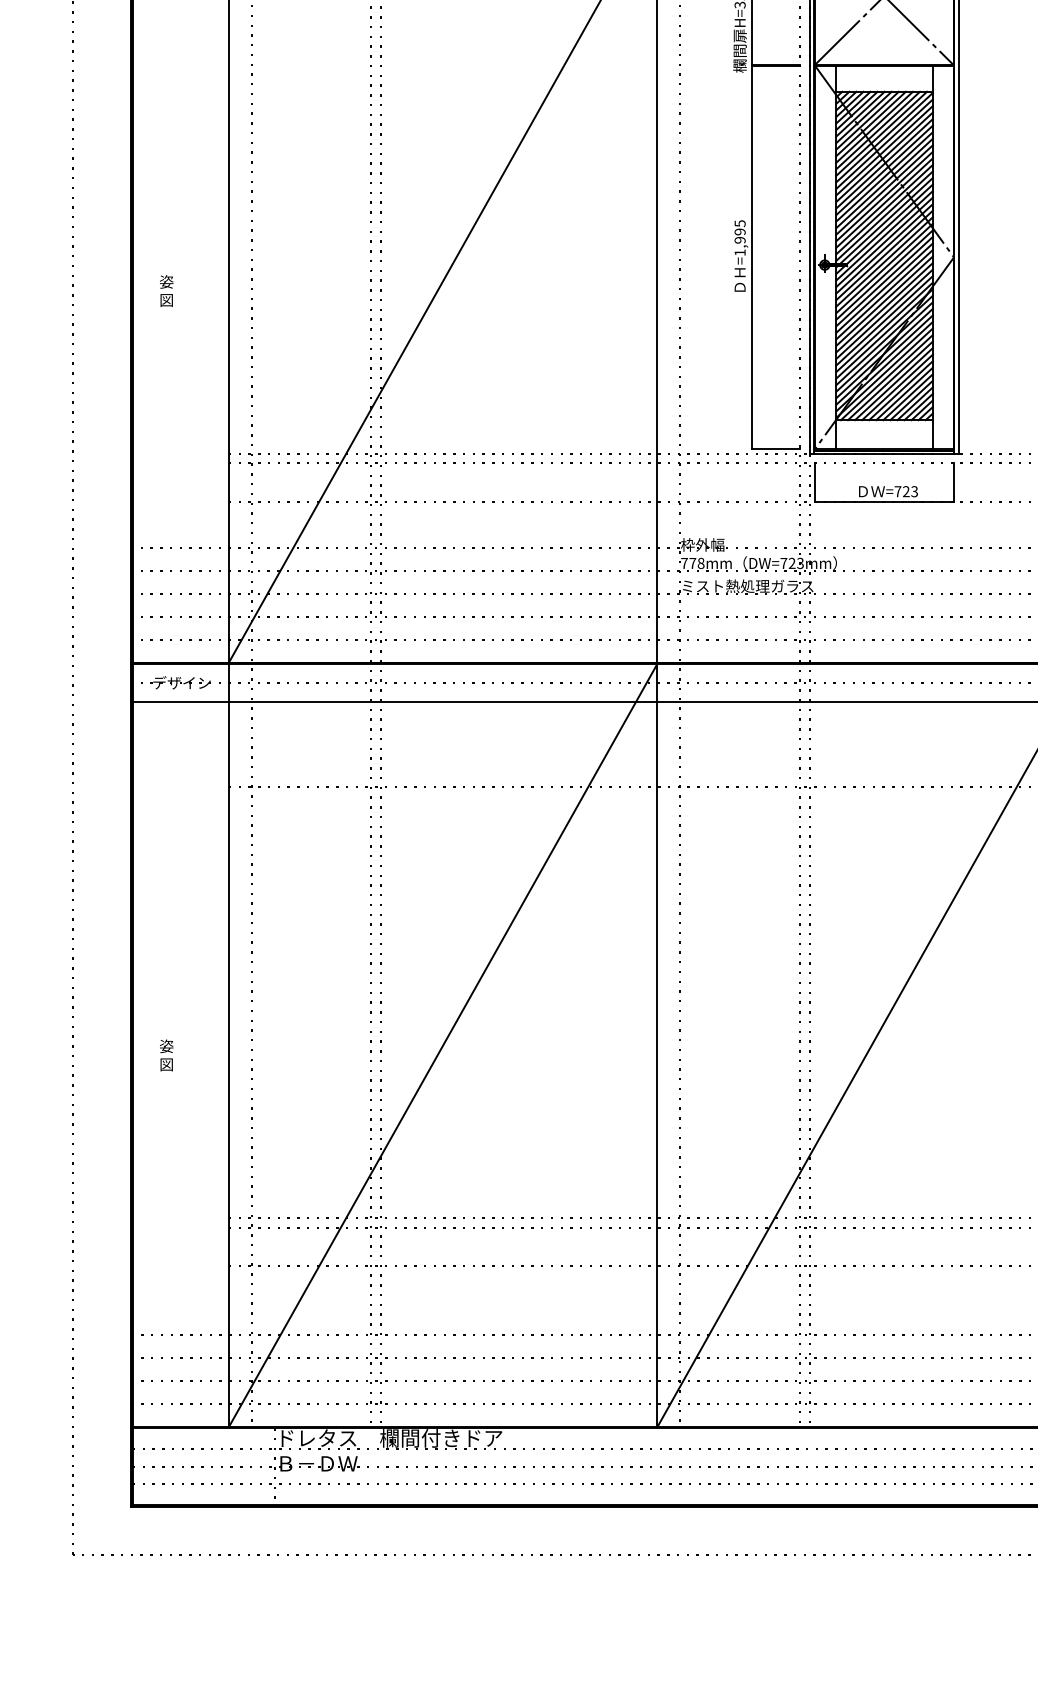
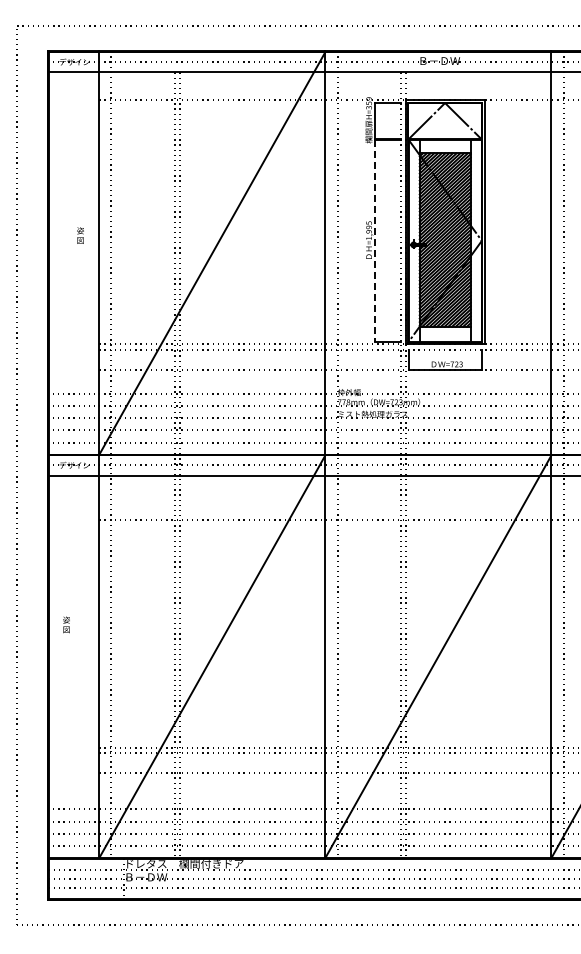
line: (752, 258) -> (375, 241), solid -> dashed
text: (166, 290) -> (80, 235), moved
text: (166, 1054) -> (66, 624), moved

